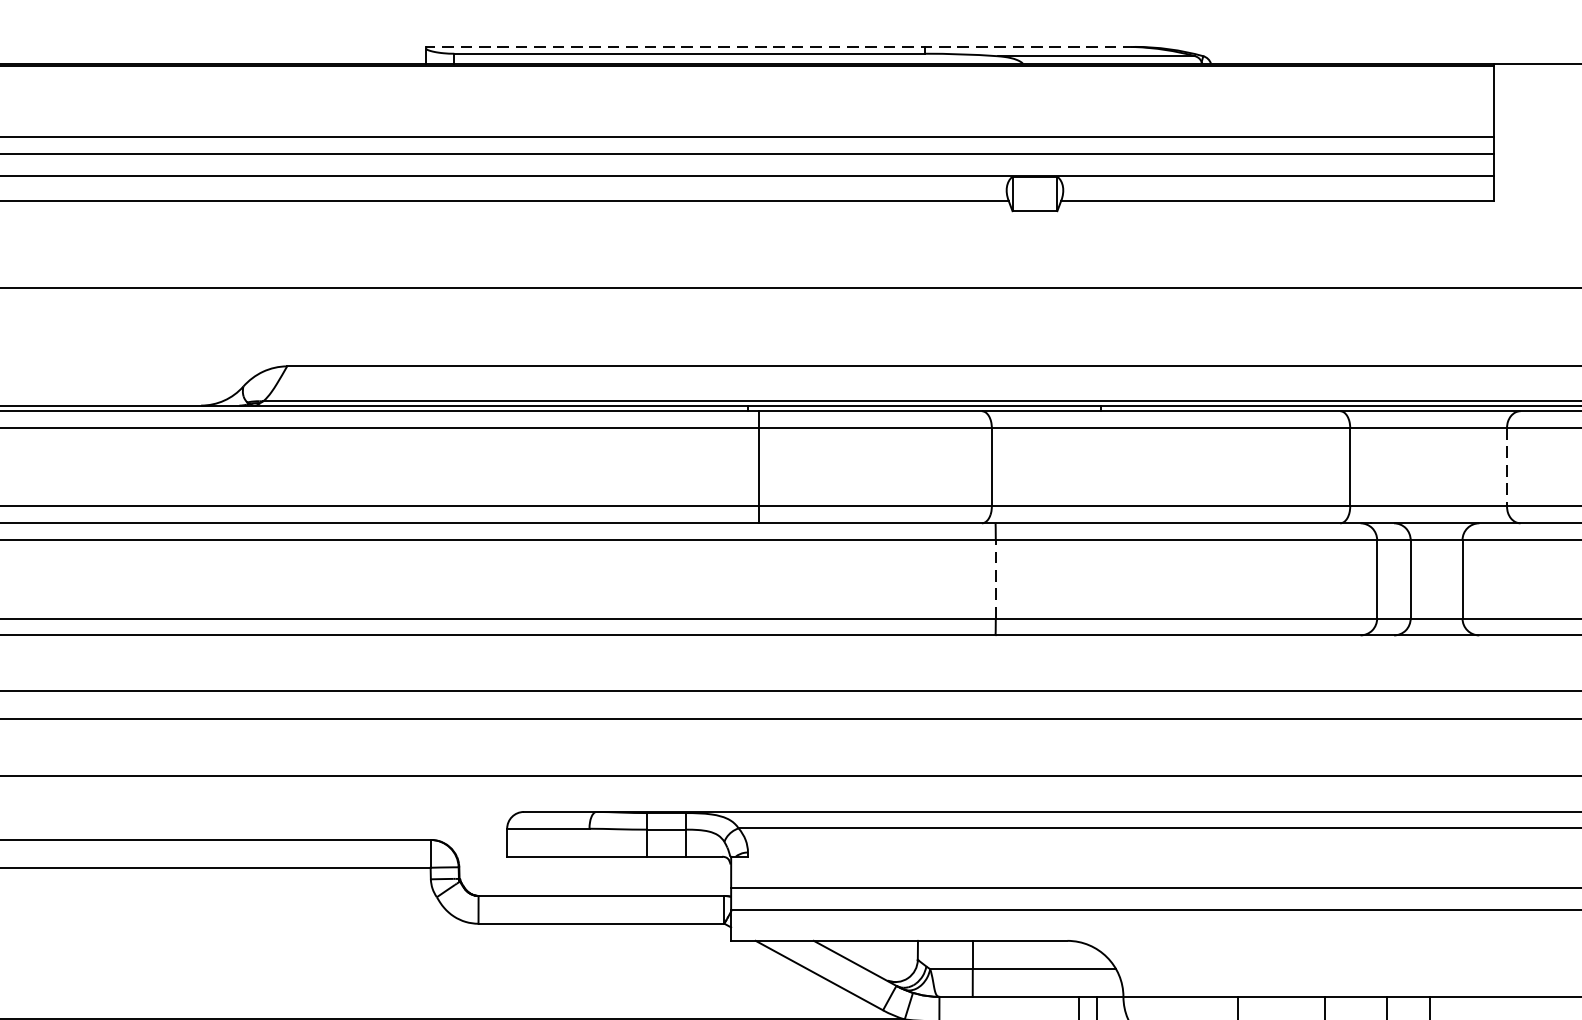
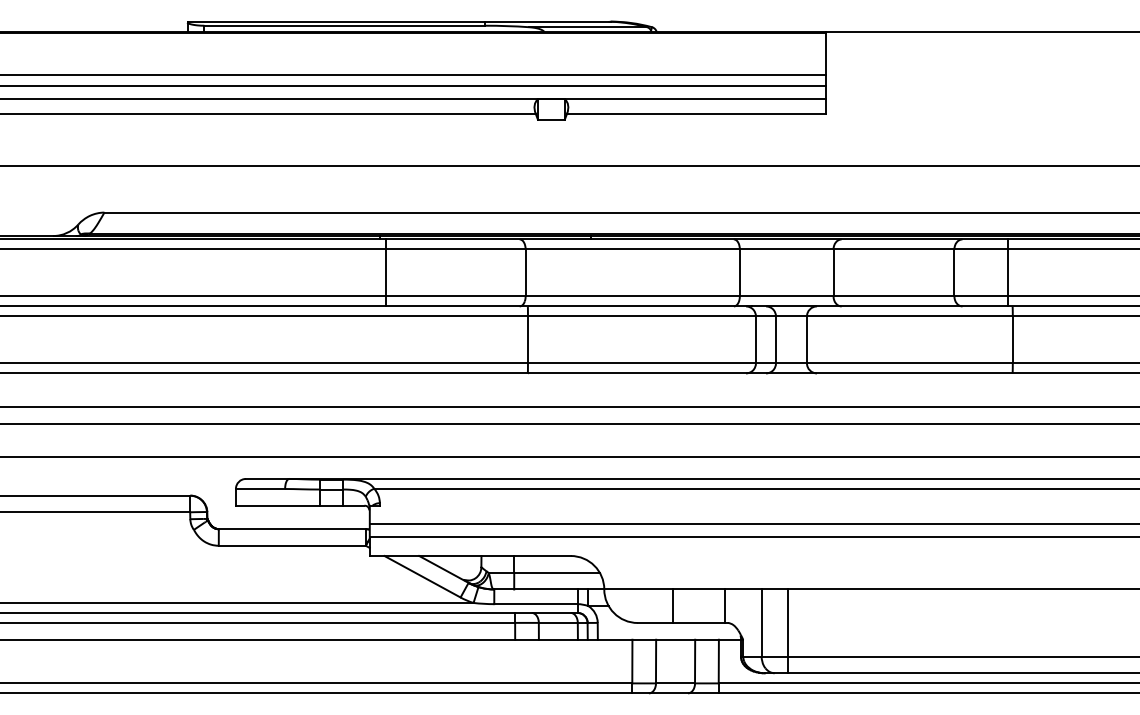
line: (780, 46) -> (399, 21), dashed -> solid
line: (1506, 468) -> (833, 273), dashed -> solid
line: (994, 578) -> (527, 339), dashed -> solid

